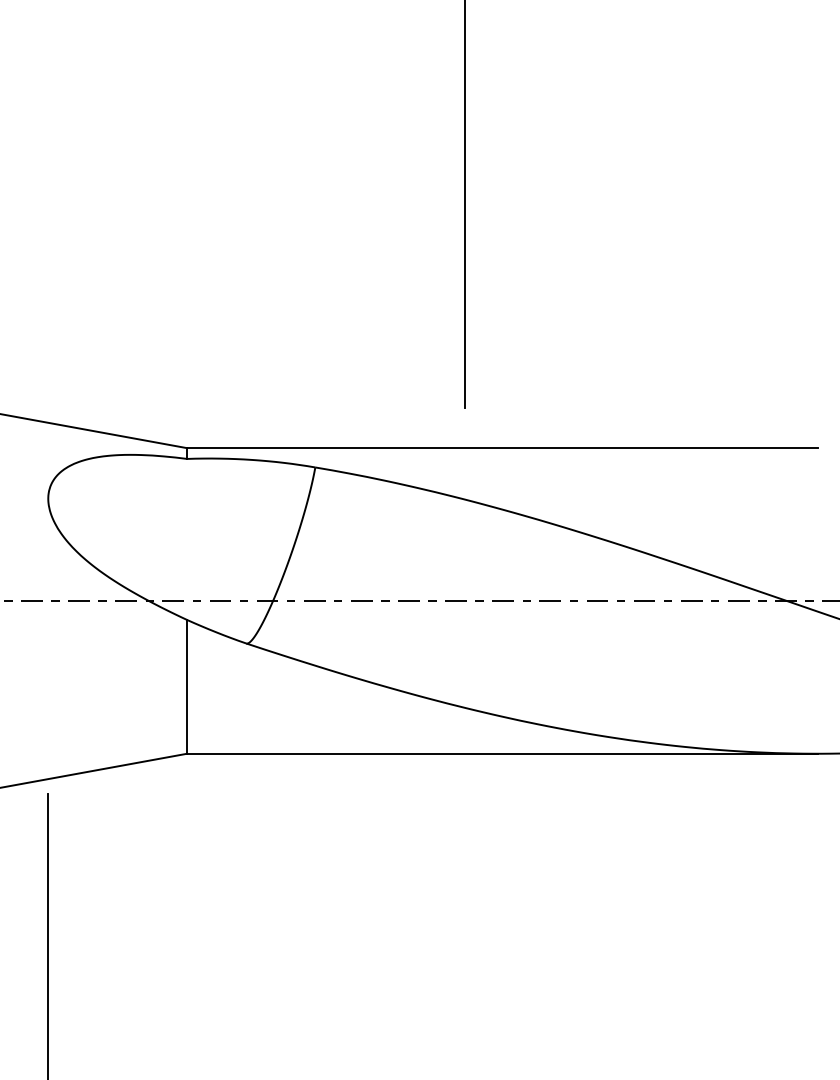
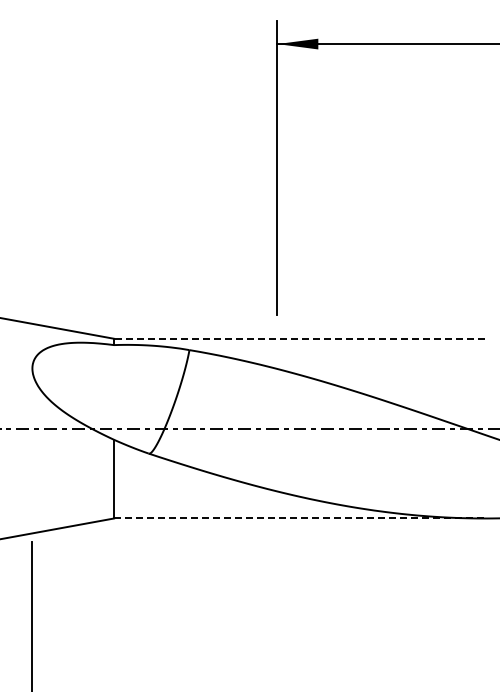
line: (502, 447) -> (299, 338), solid -> dashed
line: (504, 753) -> (300, 518), solid -> dashed

